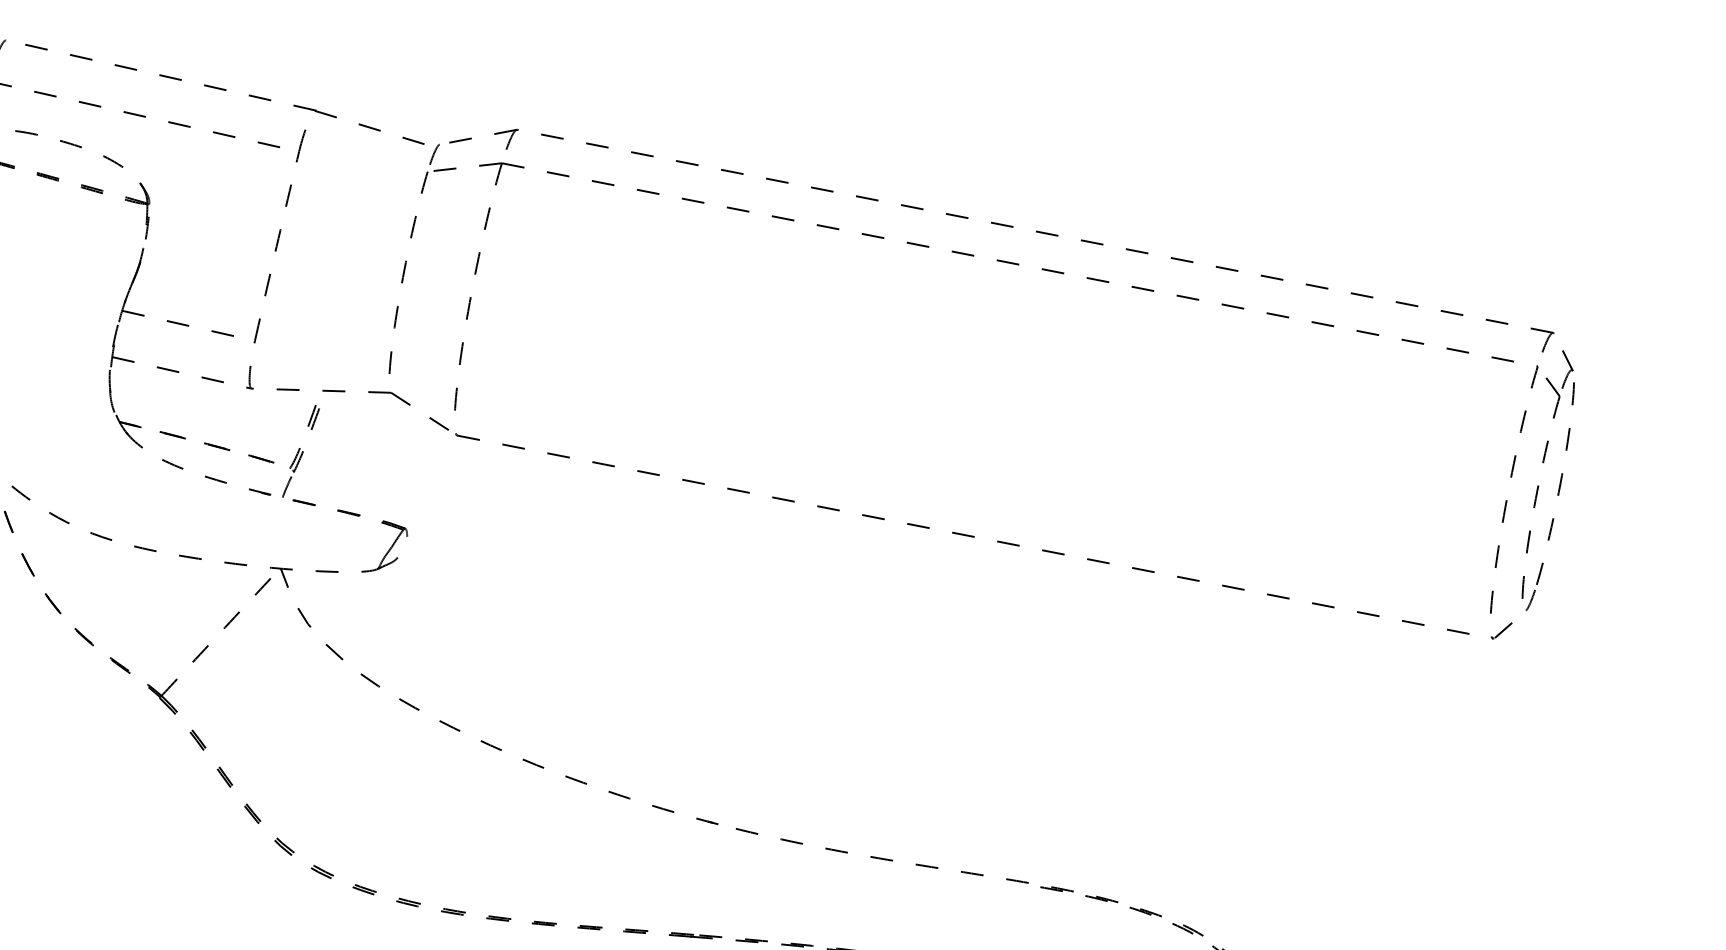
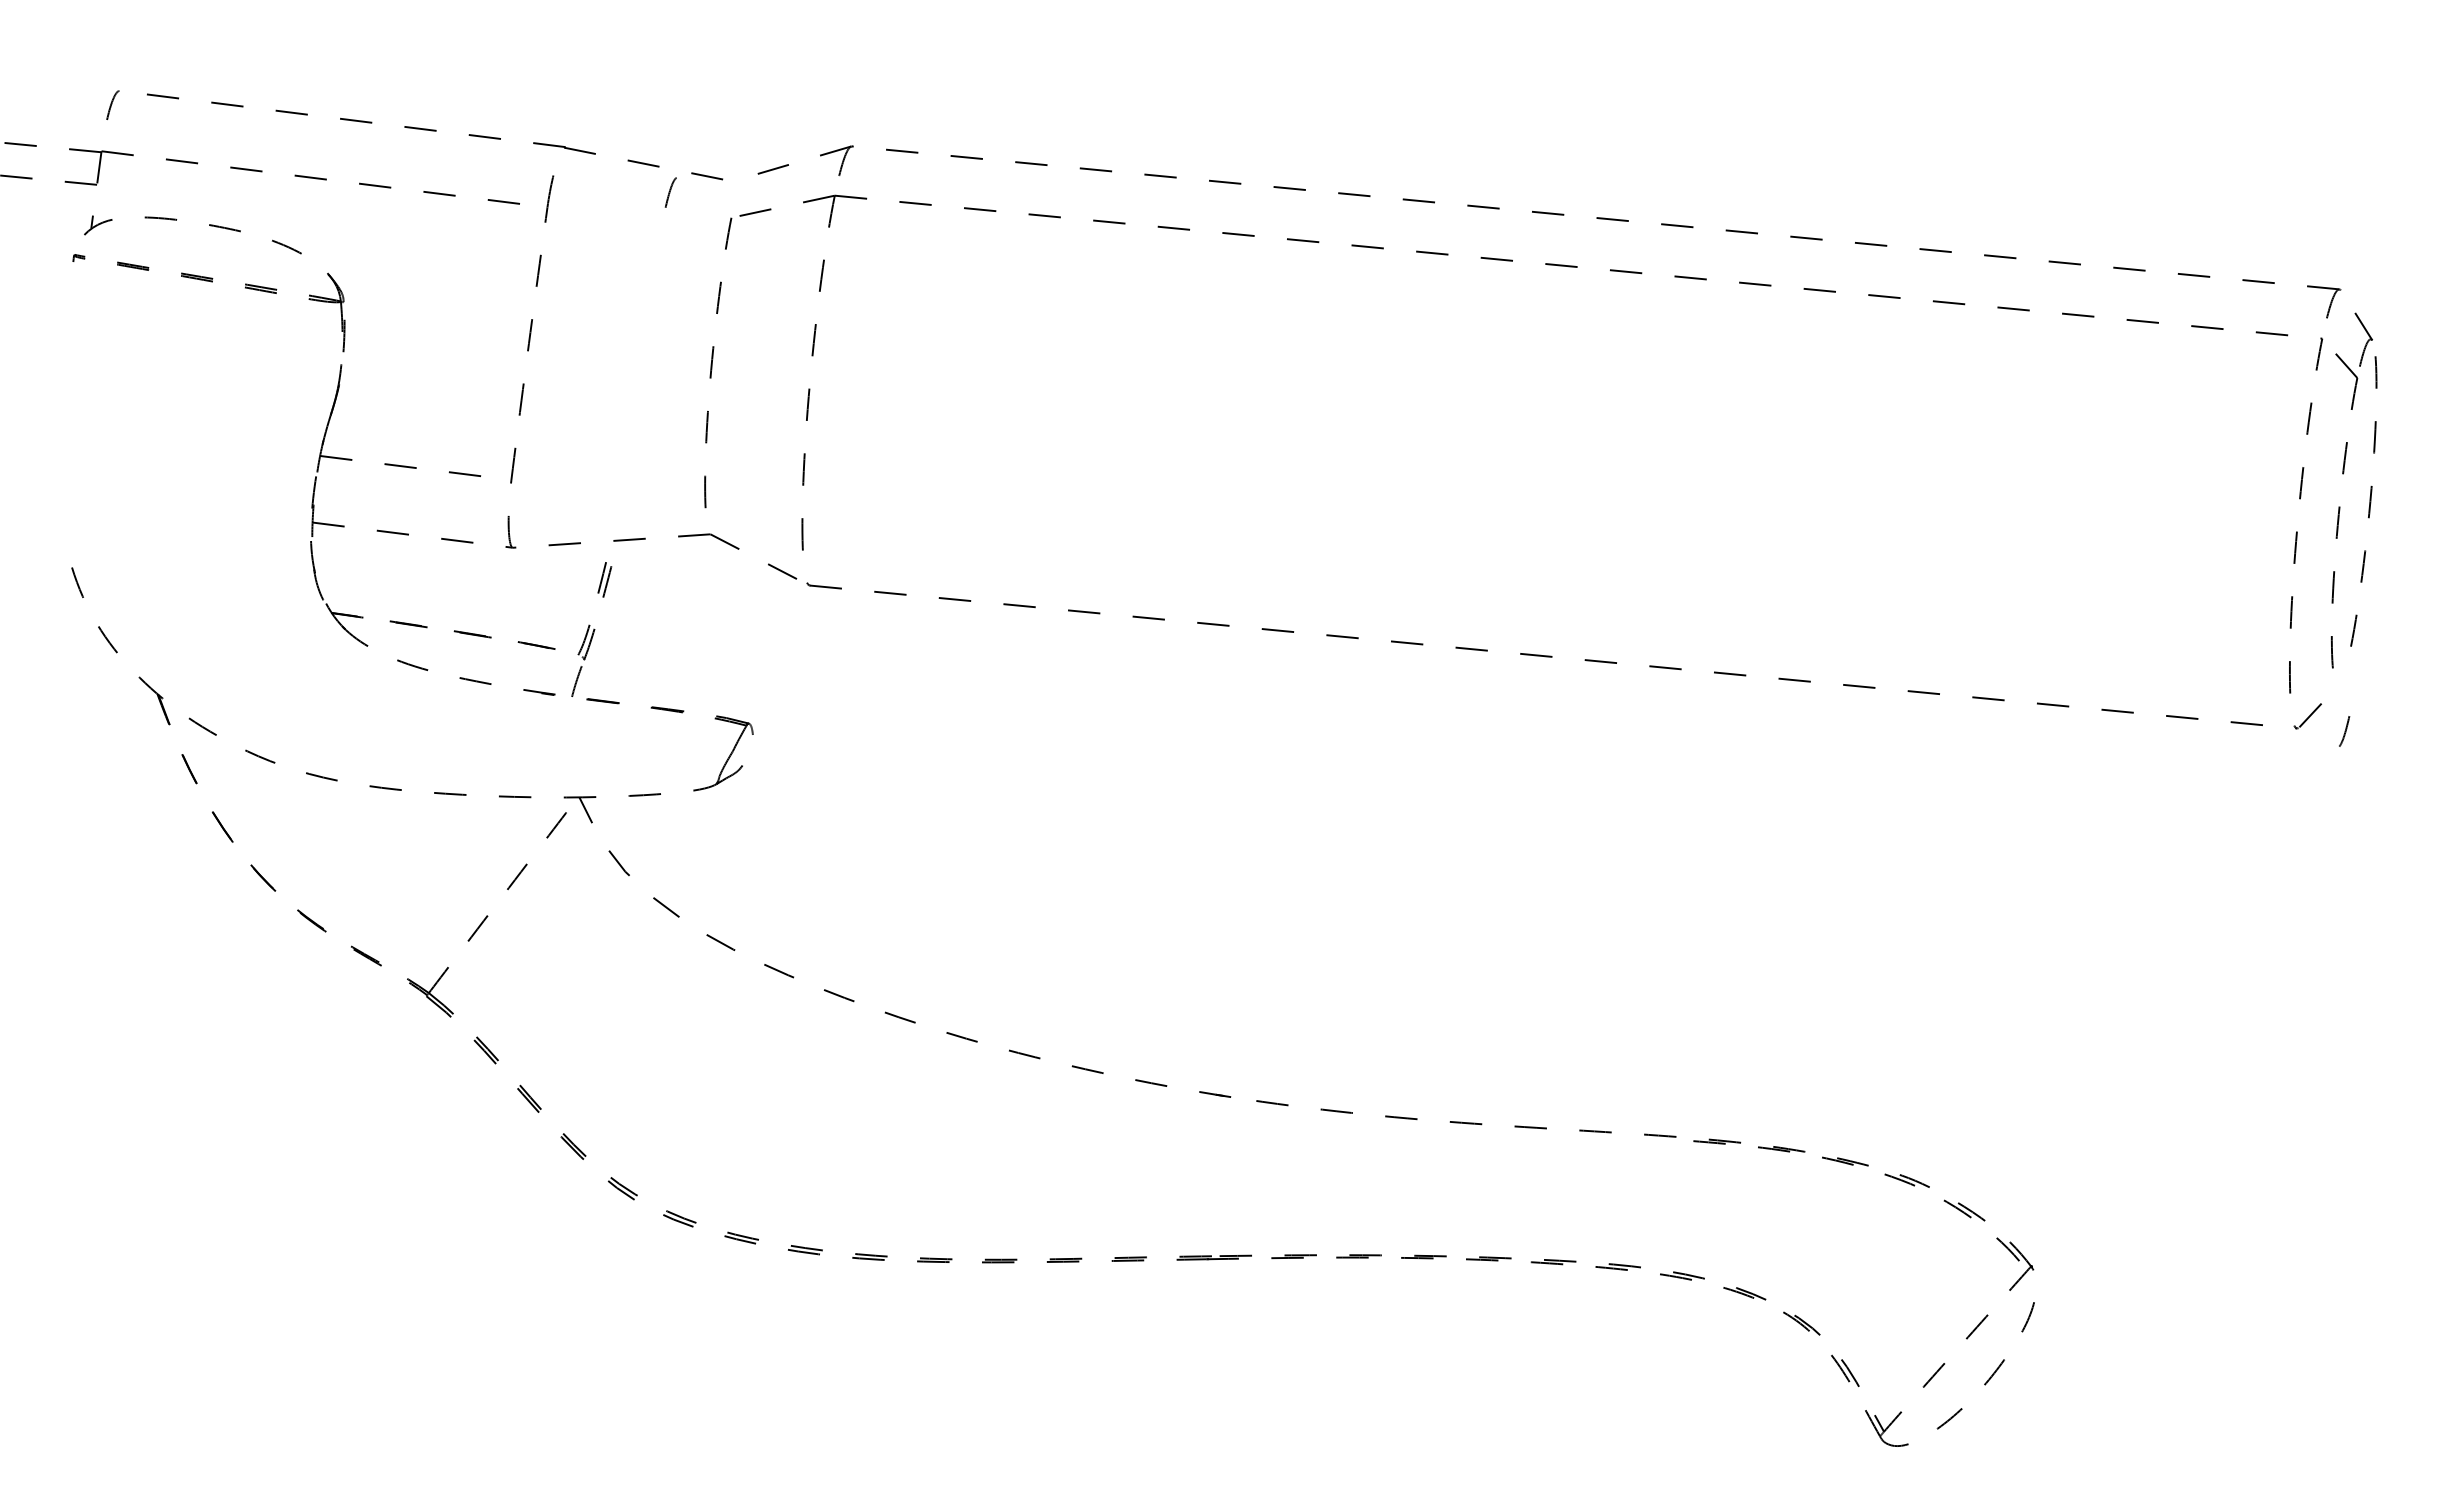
curve: (434, 154) -> (670, 192), moved
line: (1530, 600) -> (2344, 731), moved

